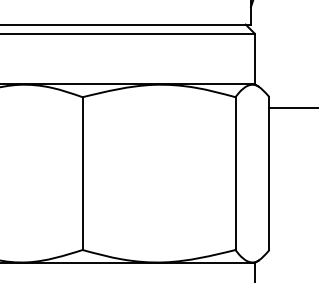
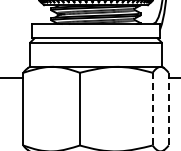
line: (235, 172) -> (152, 108), solid -> dashed
line: (268, 172) -> (168, 108), solid -> dashed

